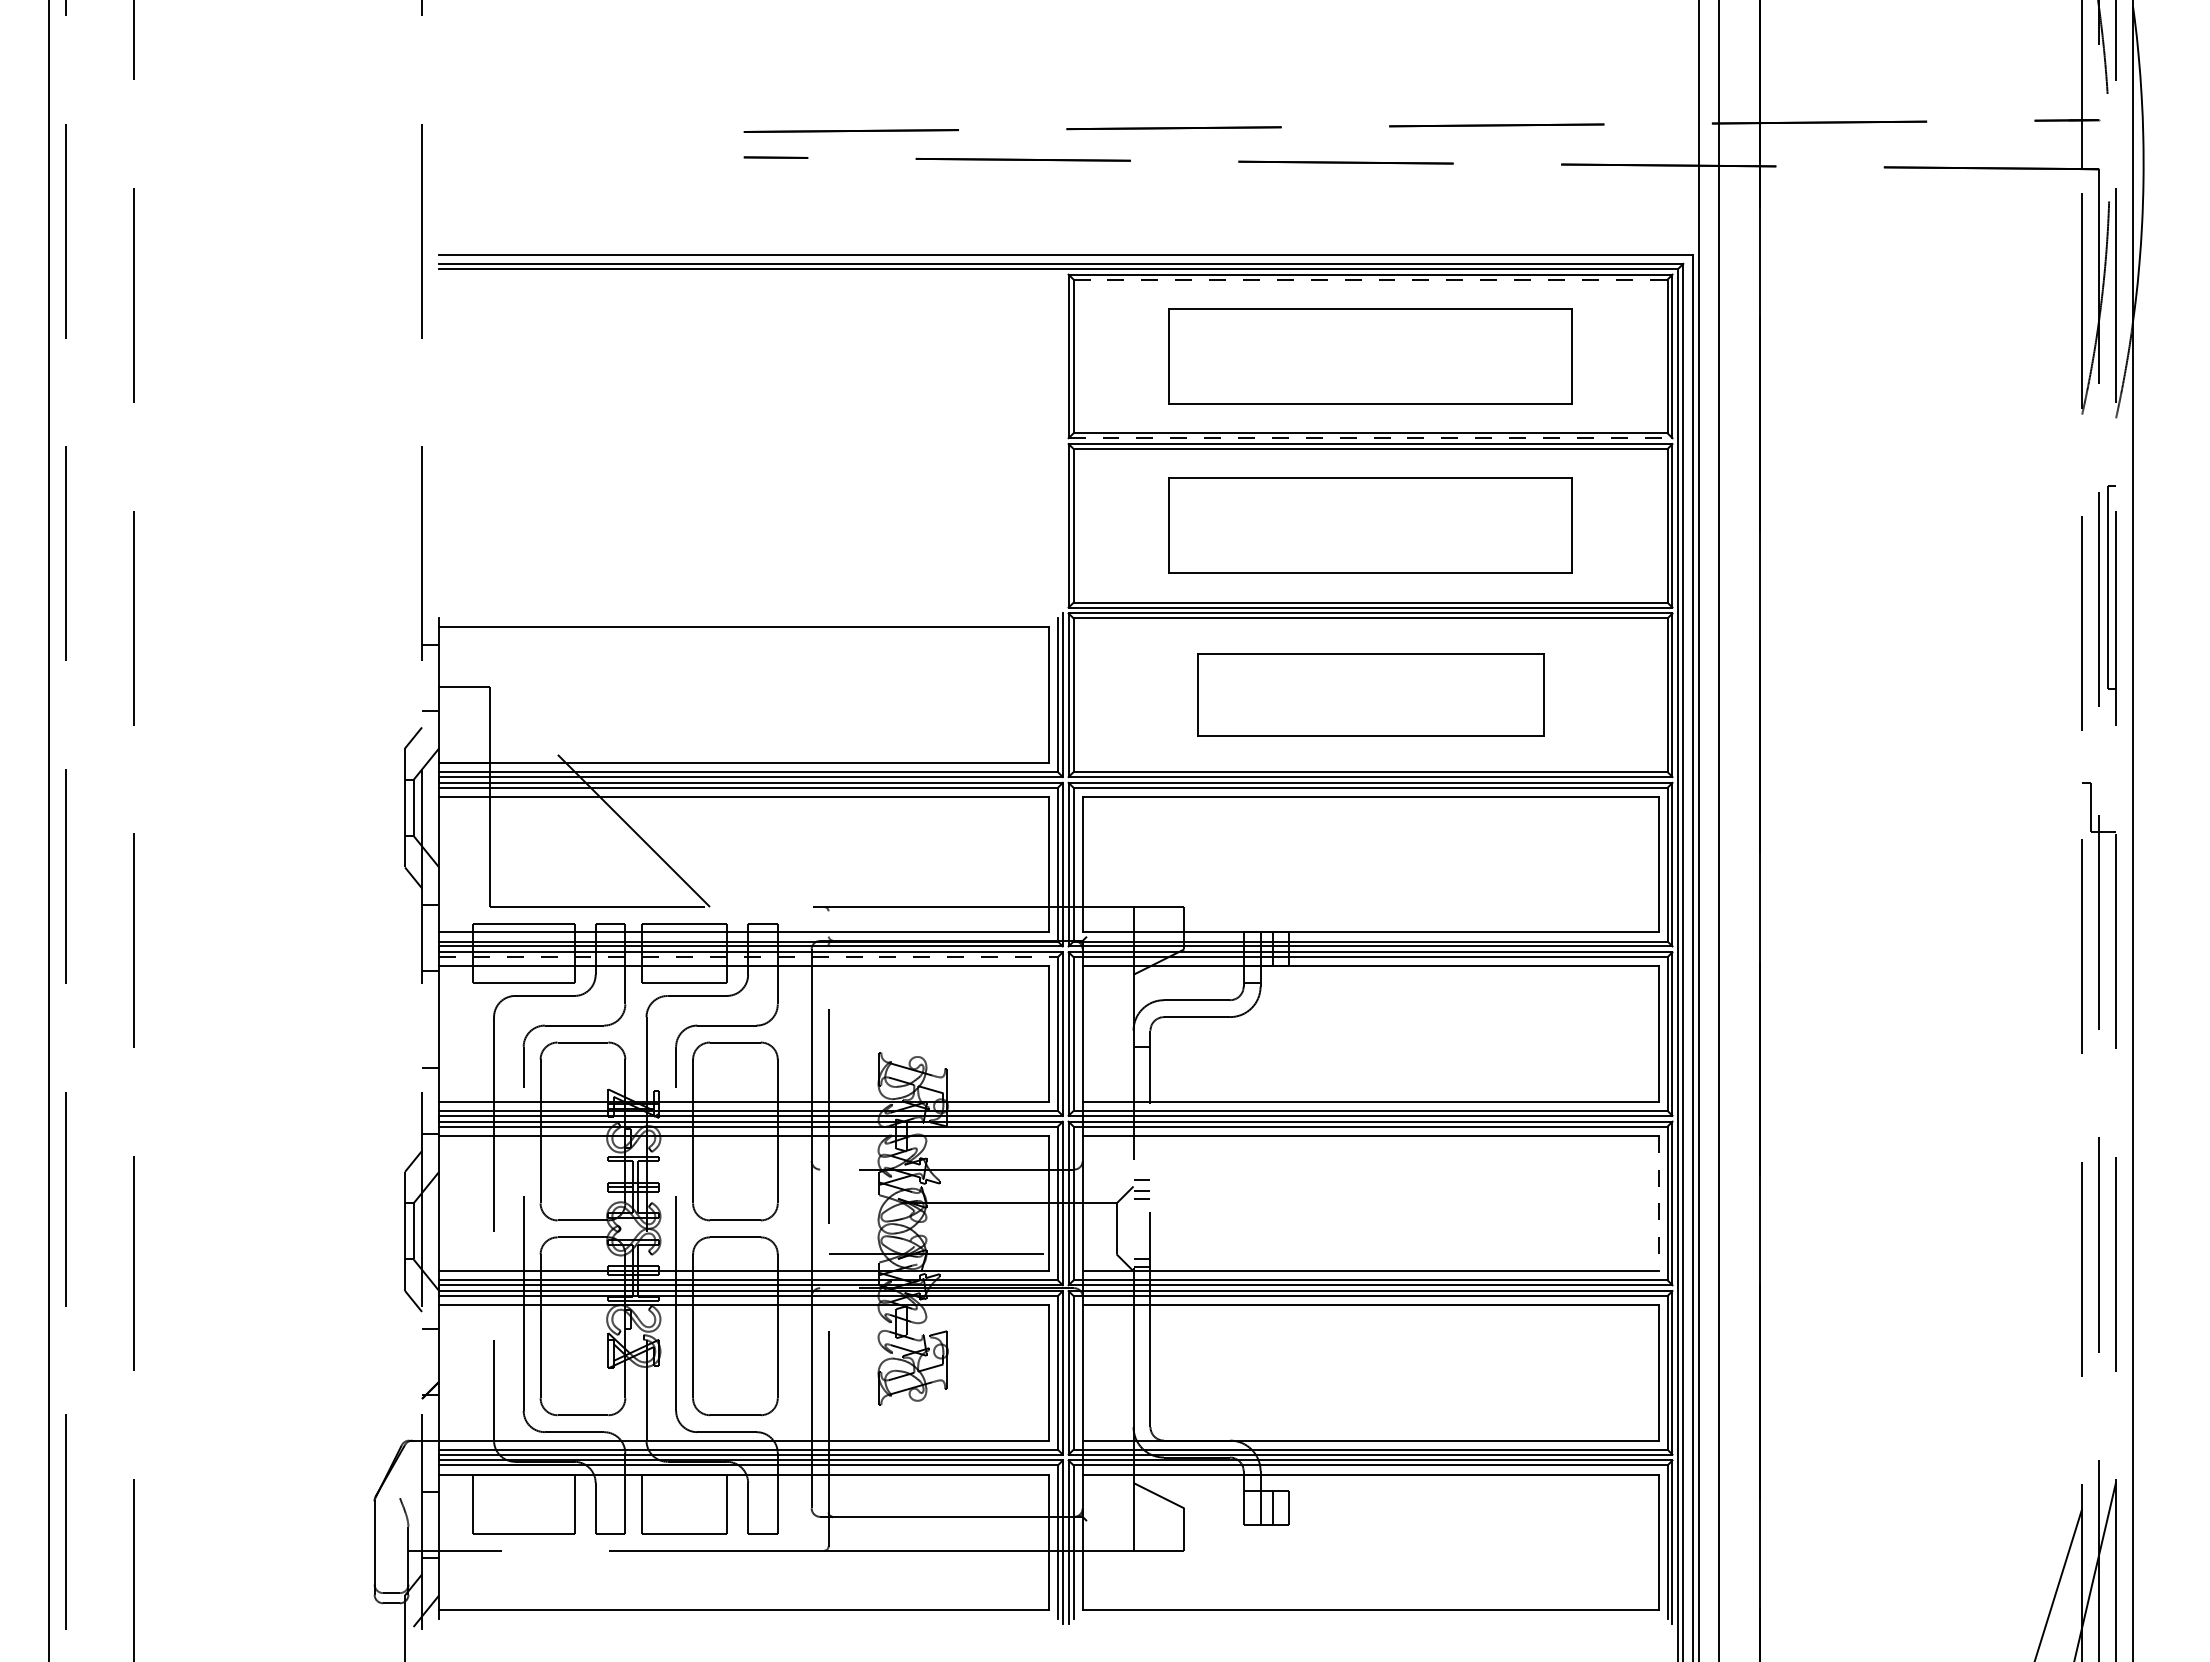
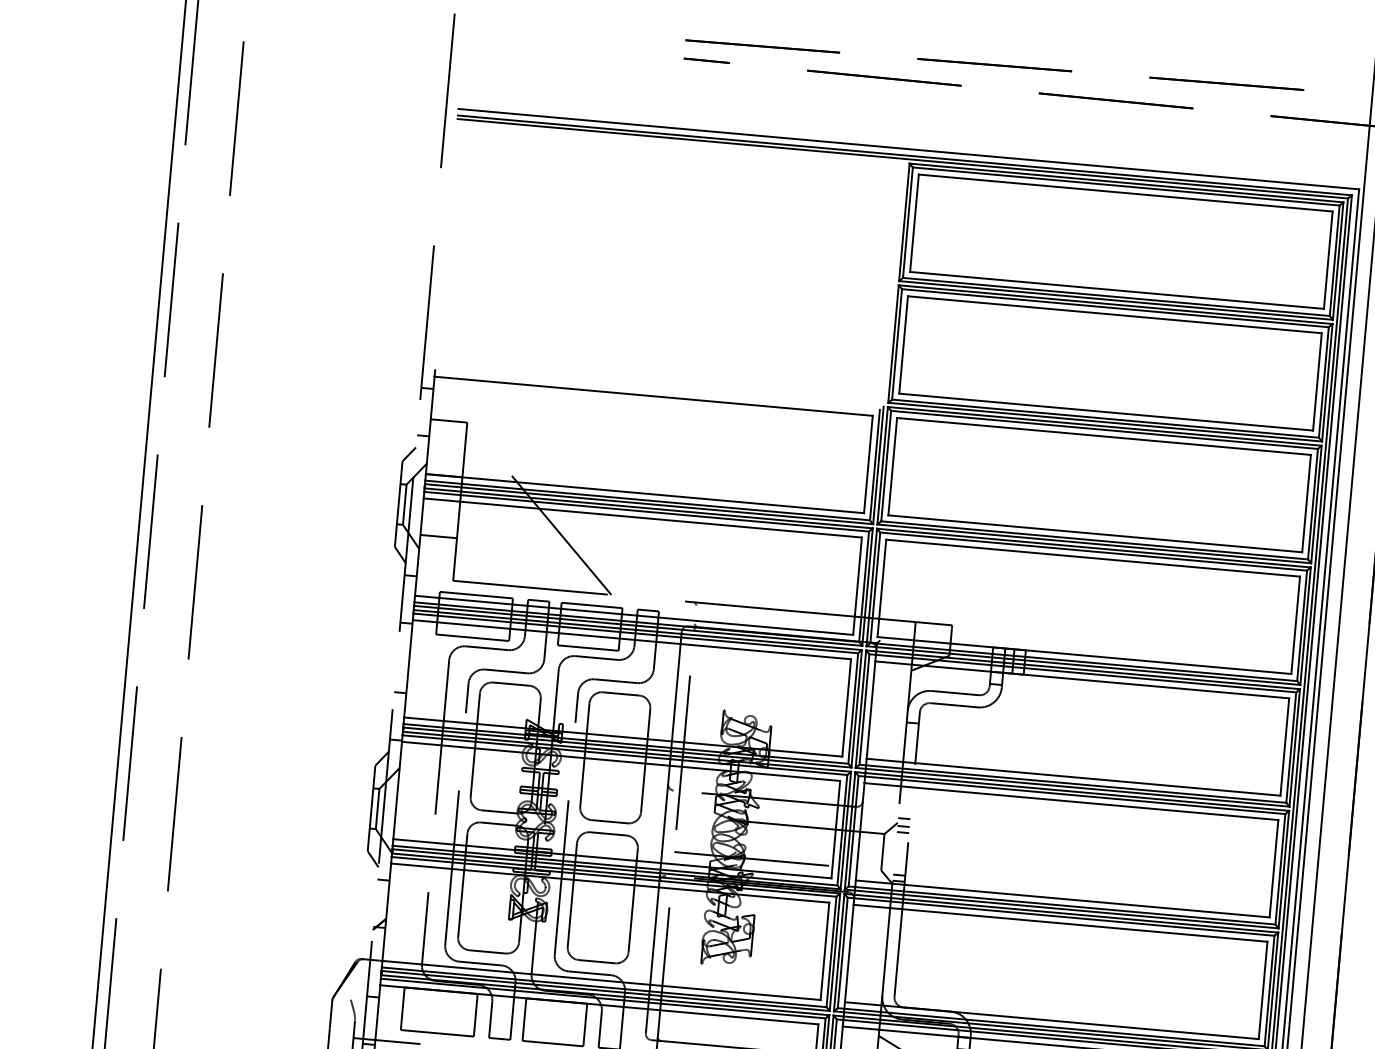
line: (1371, 279) -> (1126, 186), dashed -> solid
part: (1370, 356) -> (1121, 241), size x1.43
line: (1370, 438) -> (1115, 300), dashed -> solid
part: (1370, 525) -> (1110, 363), size x1.43
part: (1370, 694) -> (1099, 484), size x1.67
line: (463, 847) -> (438, 536), added
line: (748, 957) -> (635, 633), dashed -> solid
line: (1658, 1203) -> (1273, 868), dashed -> solid

